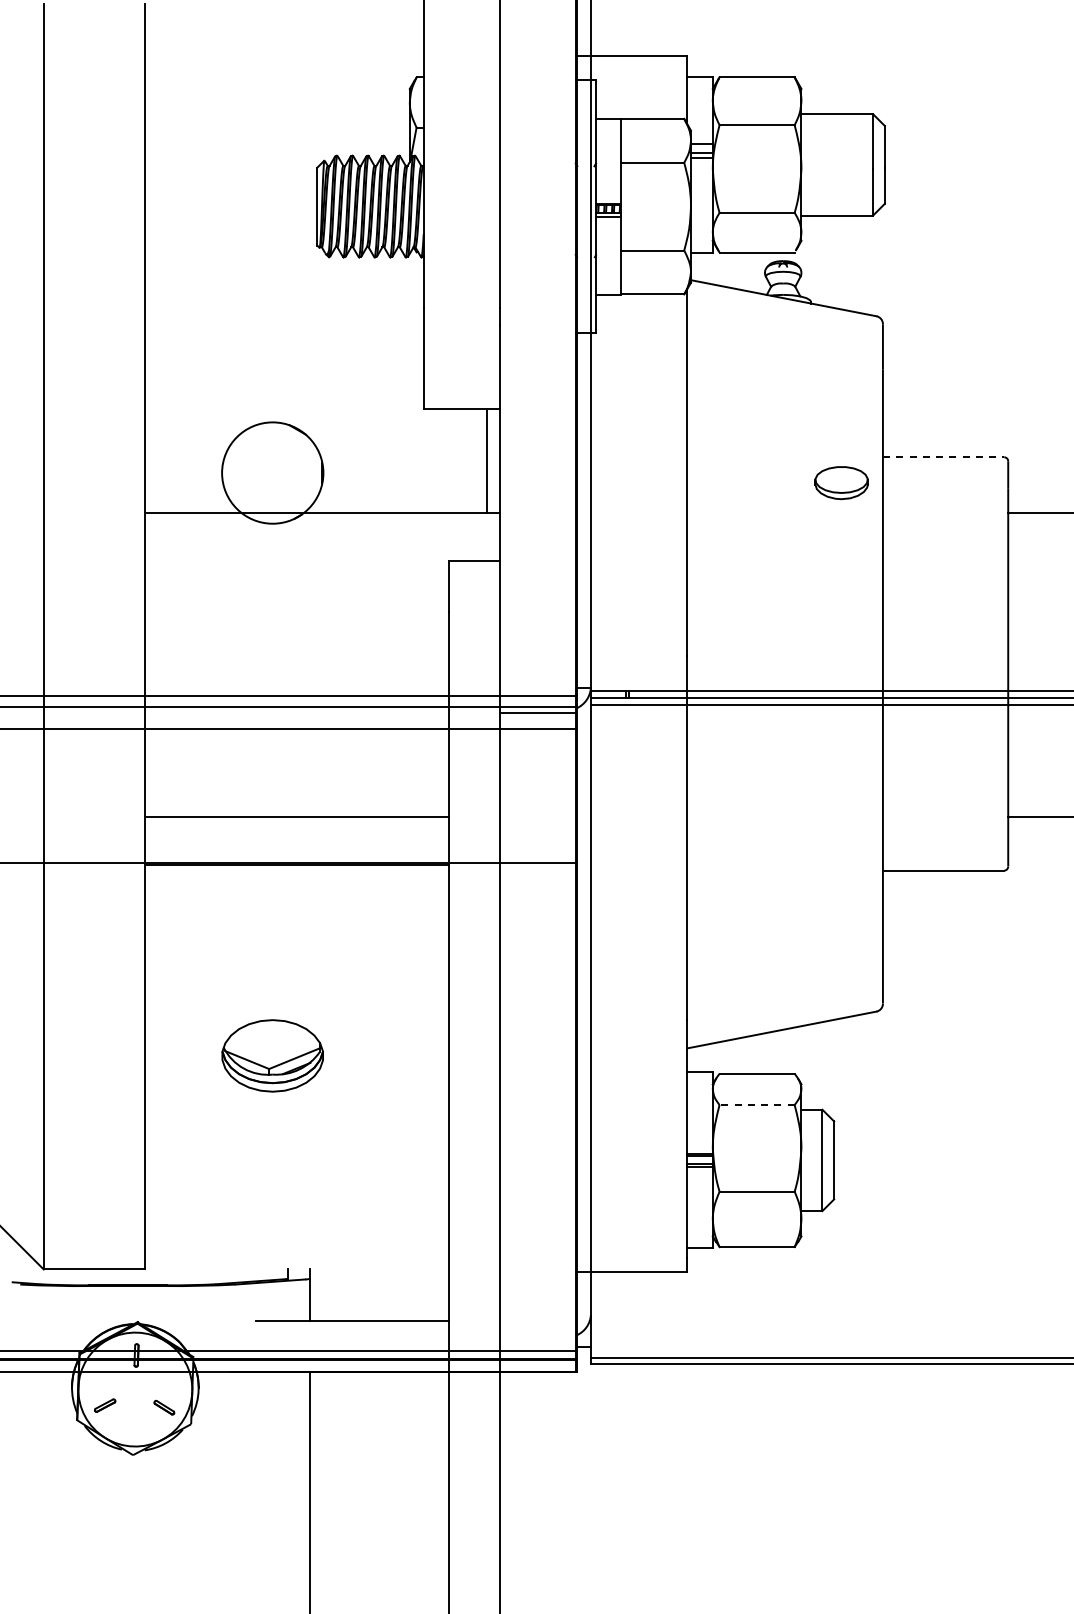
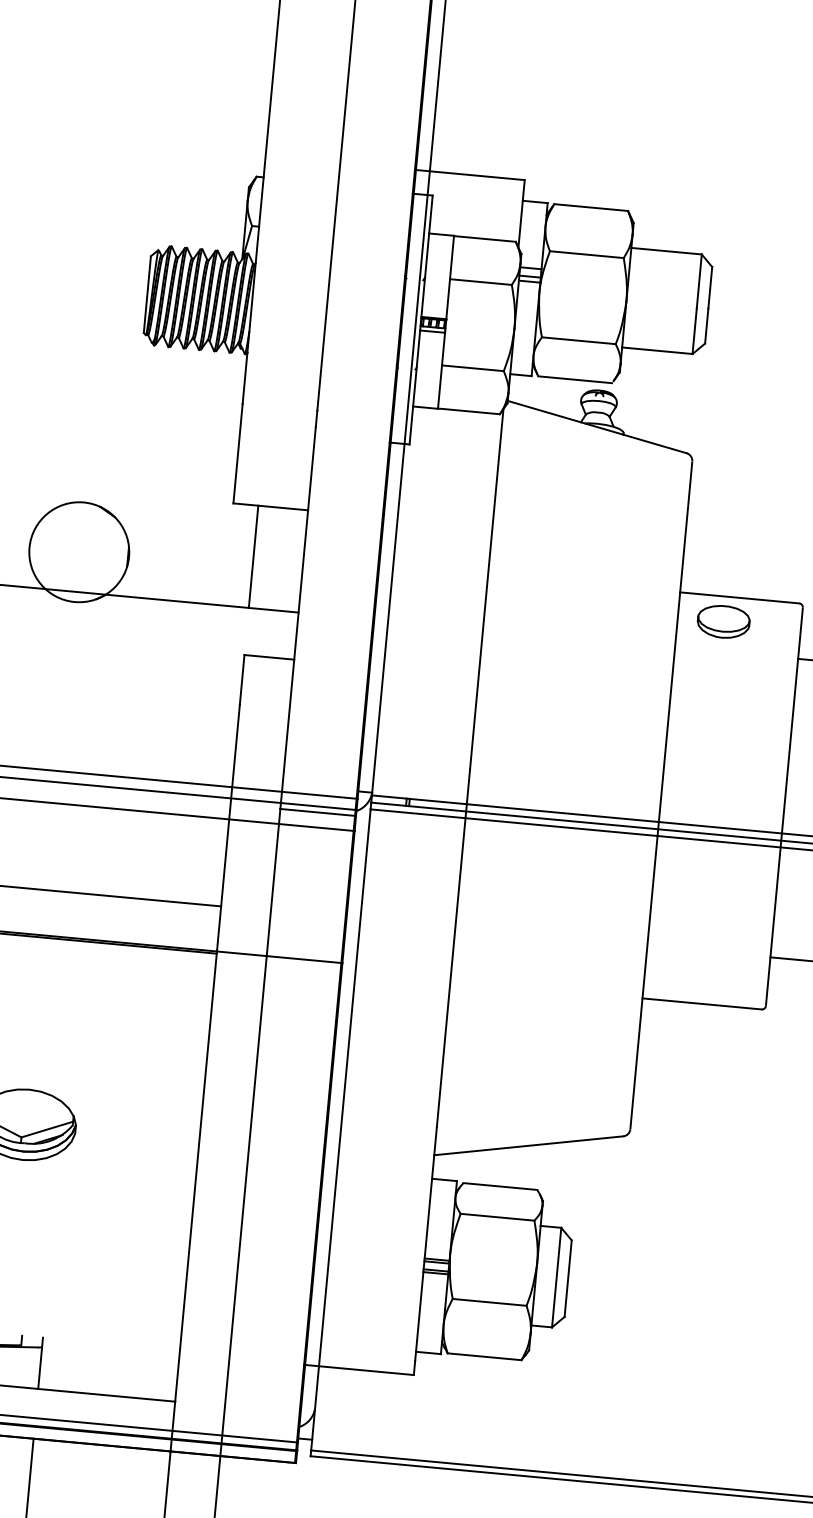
line: (943, 457) -> (739, 598), dashed -> solid
line: (487, 461) -> (253, 557), moved
part: (841, 483) -> (723, 622), moved
line: (757, 1105) -> (497, 1217), dashed -> solid

